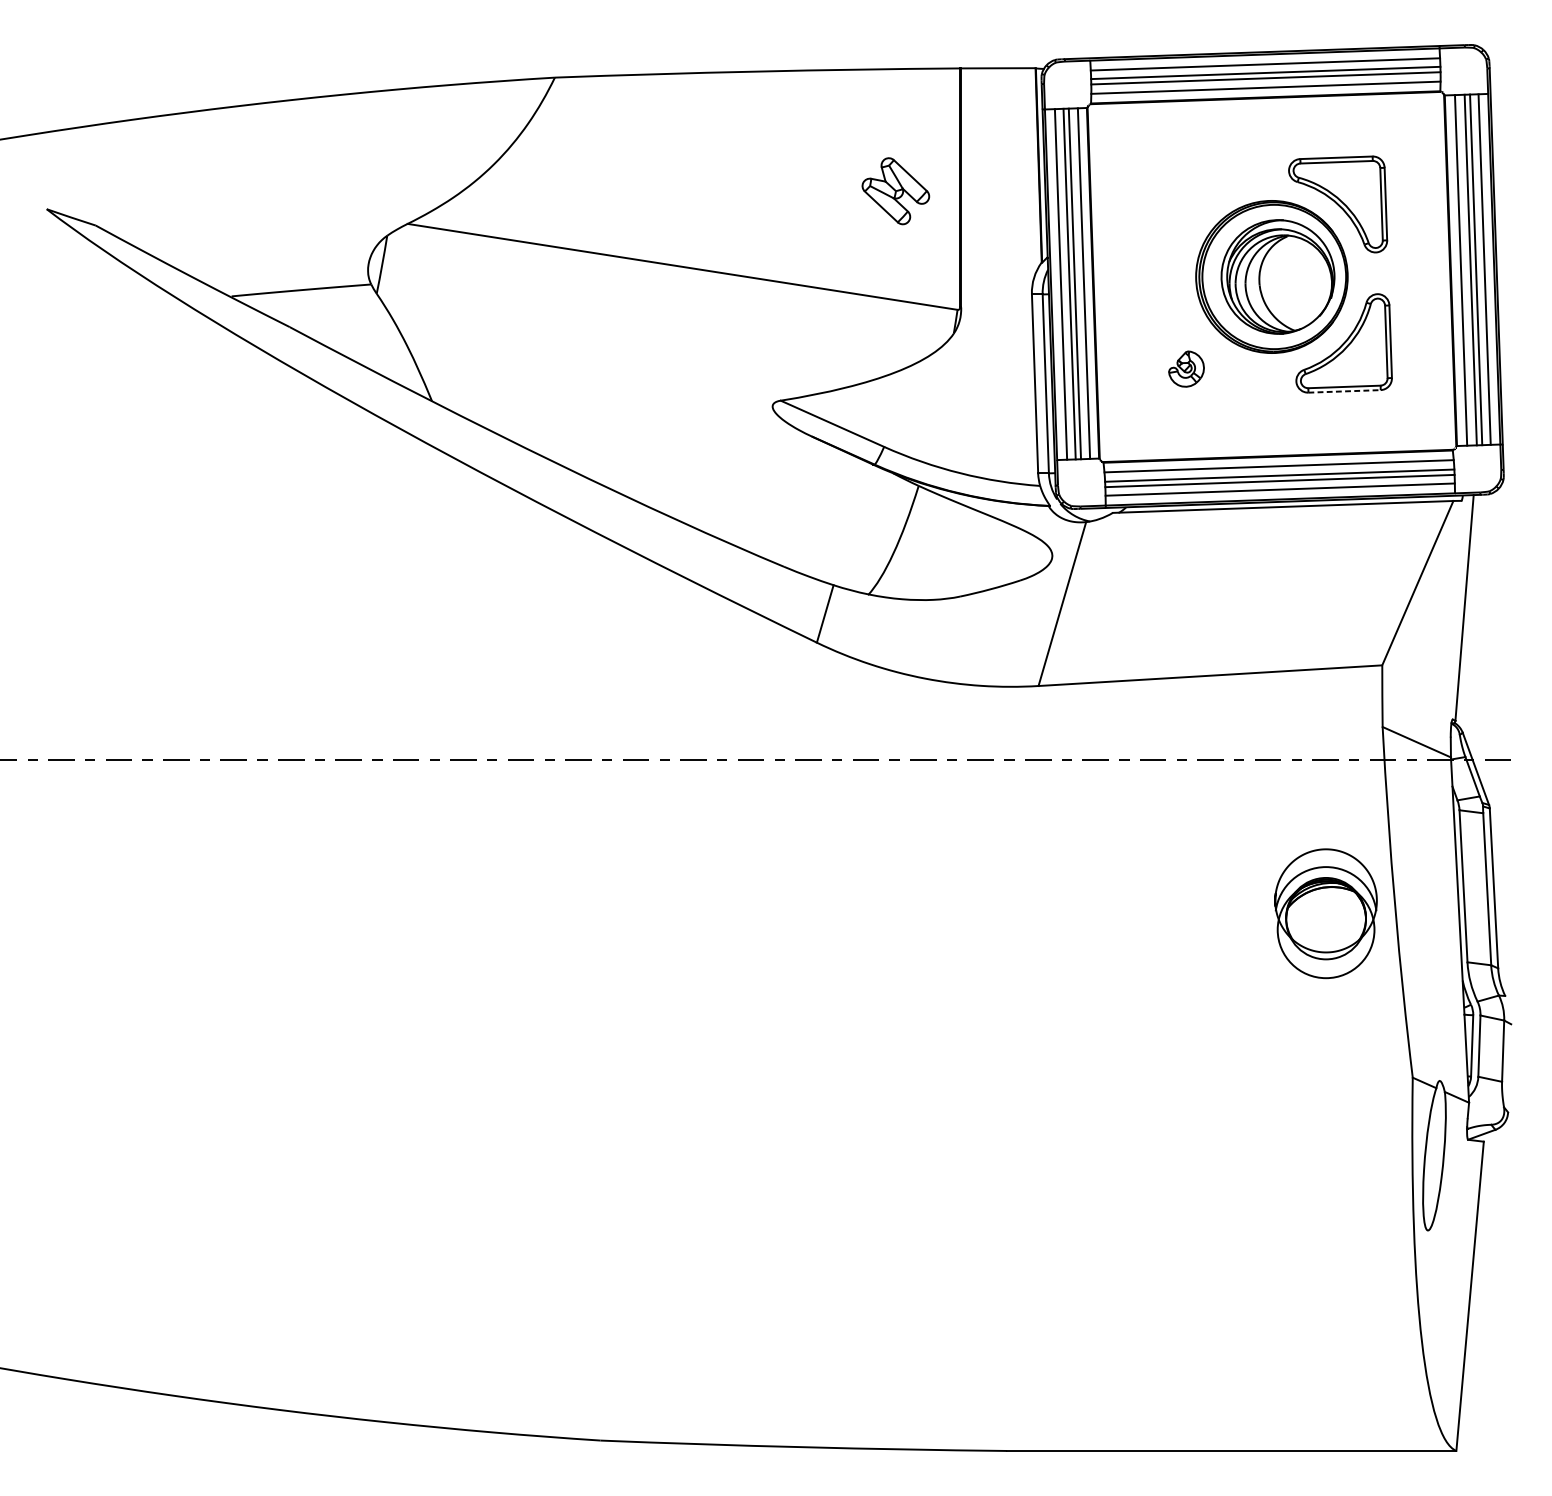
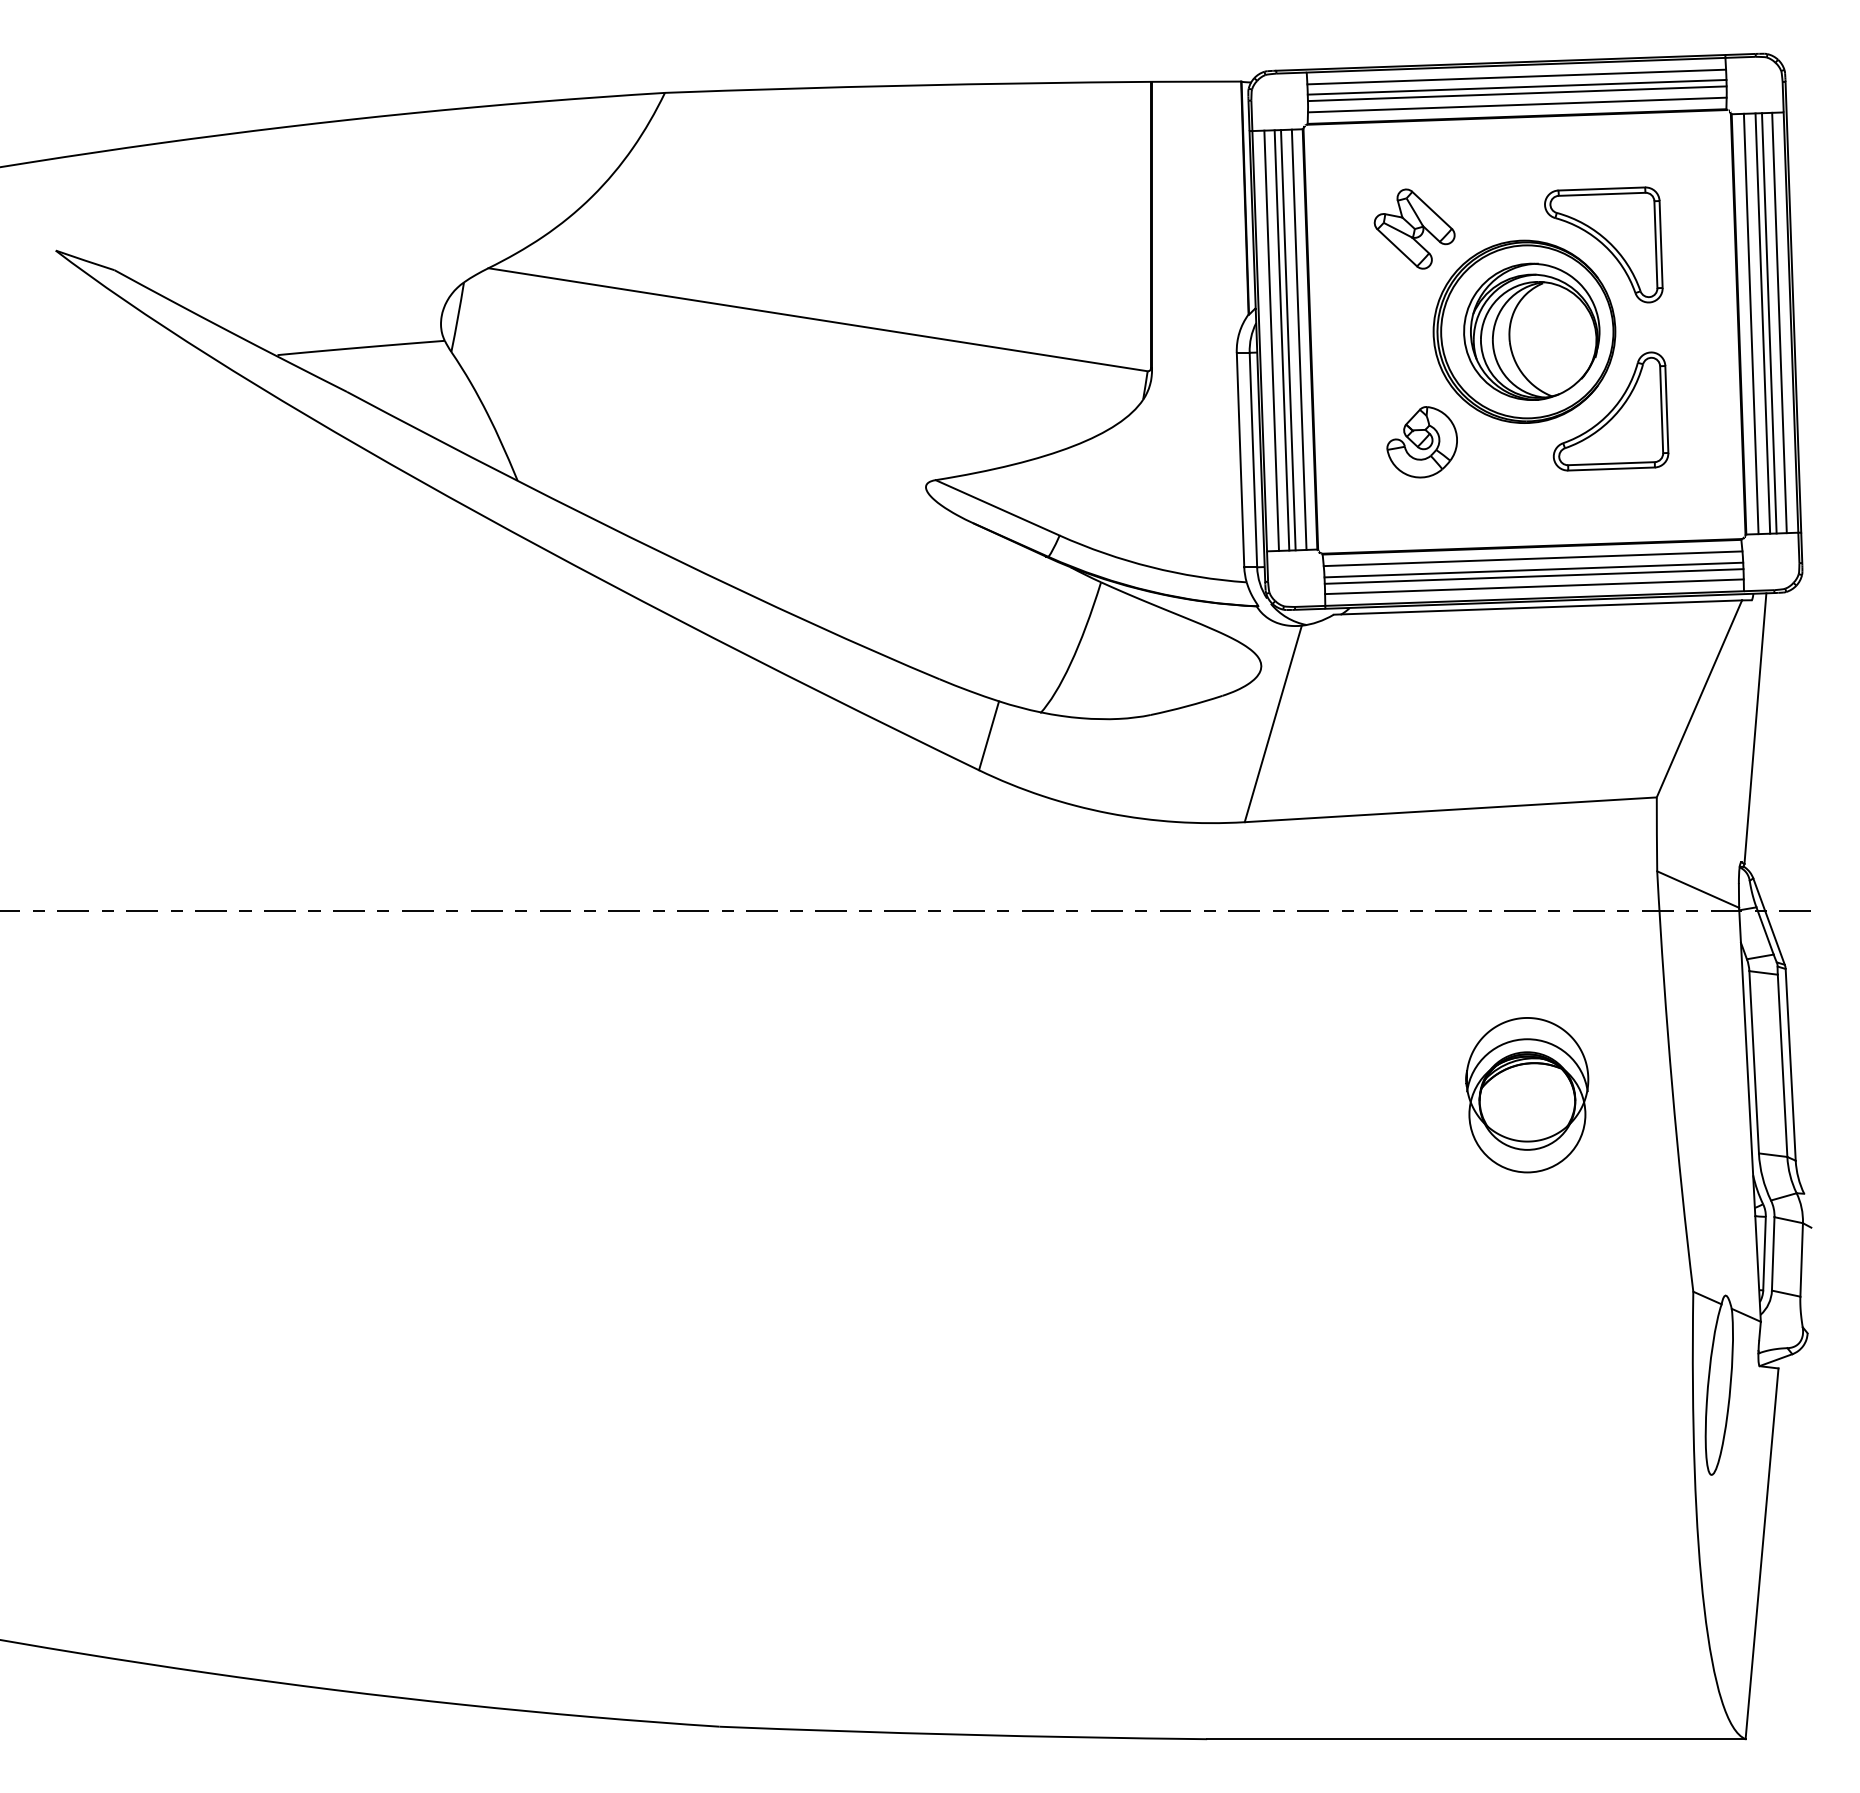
part: (895, 190) -> (1414, 228), moved
part: (1186, 369) -> (1421, 442), size x1.67
line: (1345, 391) -> (1612, 469), dashed -> solid
part: (1326, 914) -> (1527, 1095), moved

